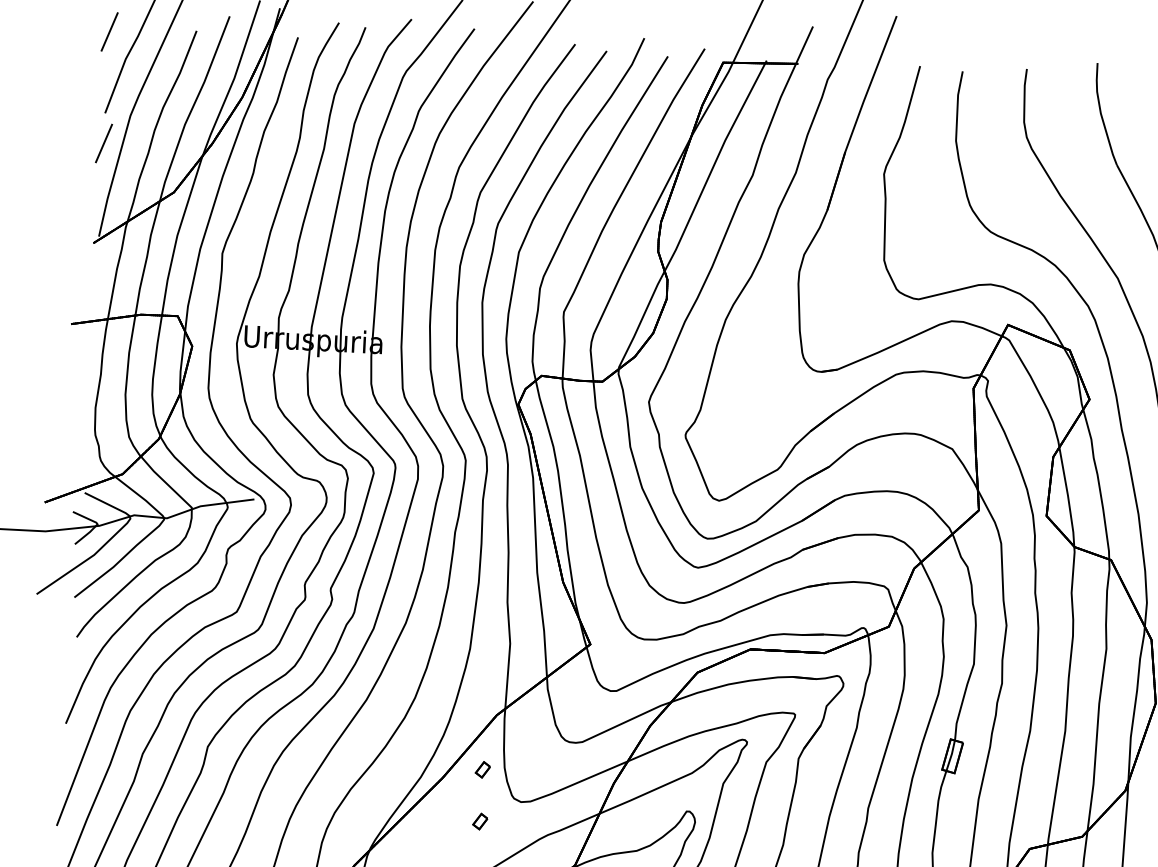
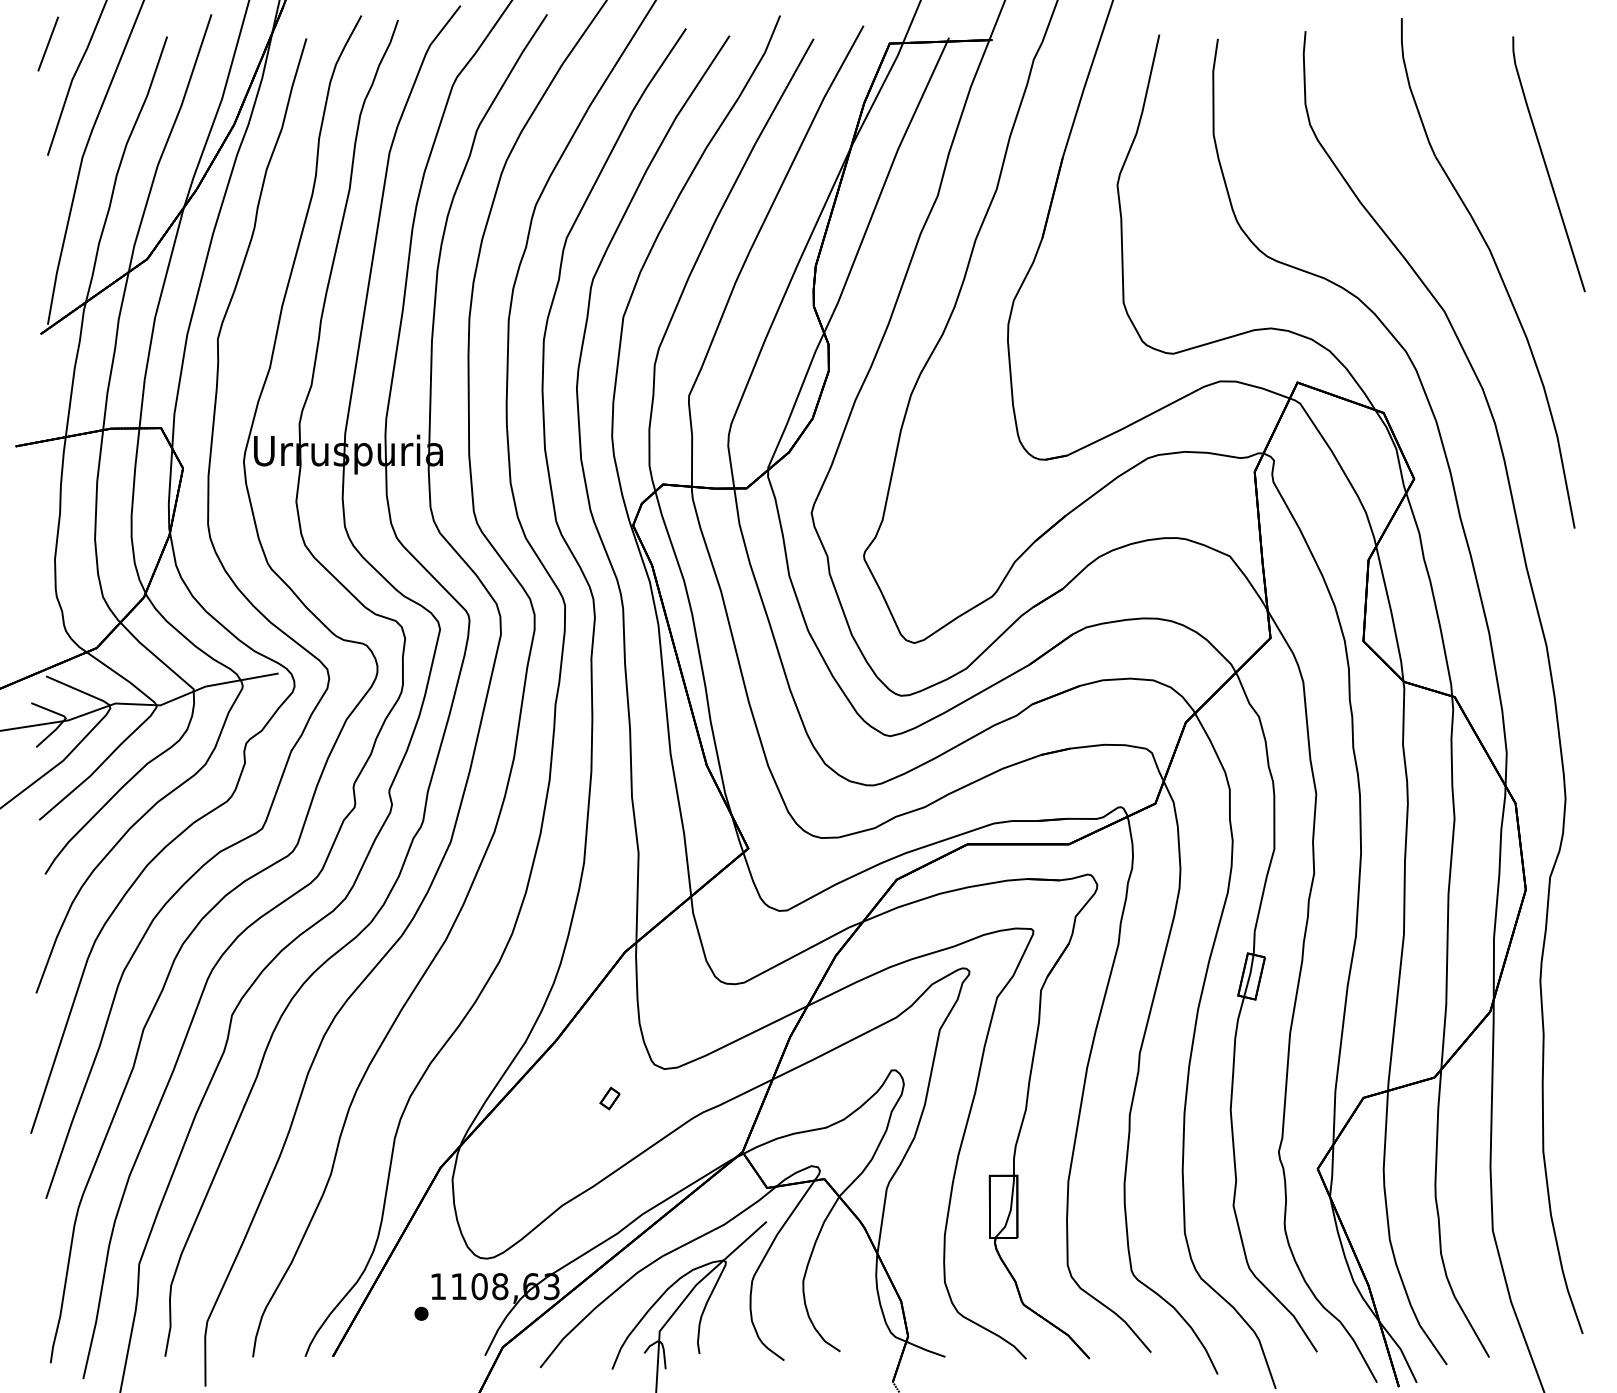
line: (104, 143) -> (48, 196), removed
part: (482, 769) -> (609, 1027), removed

